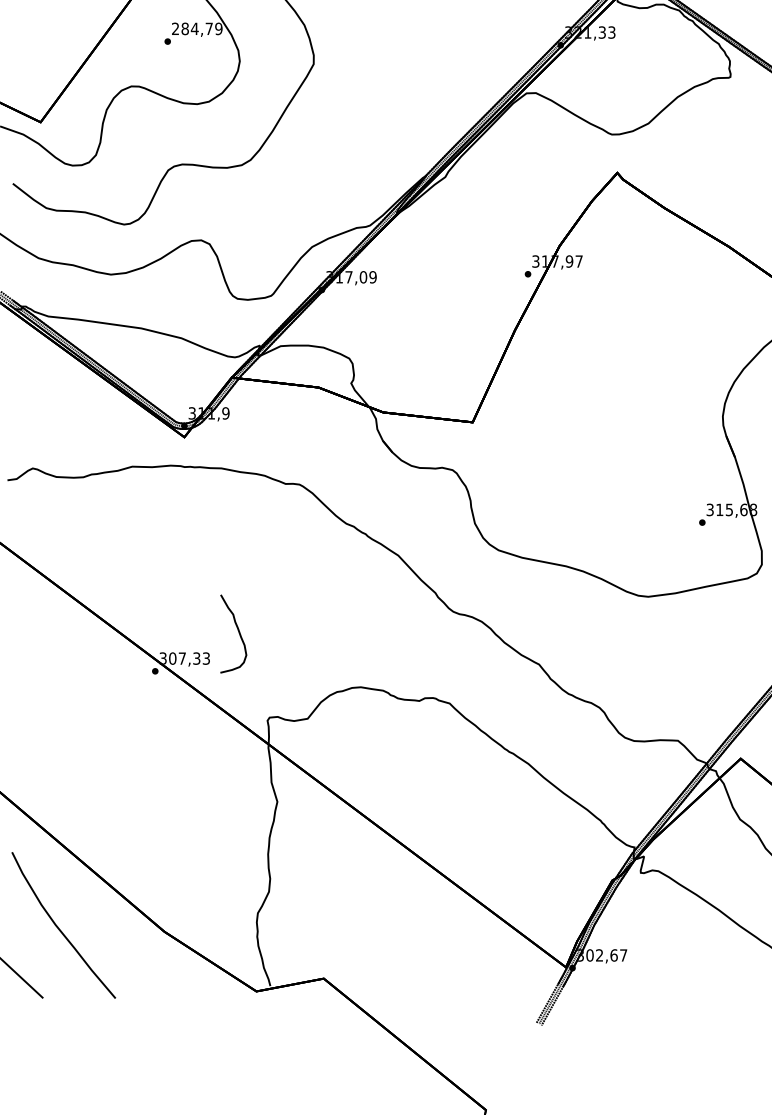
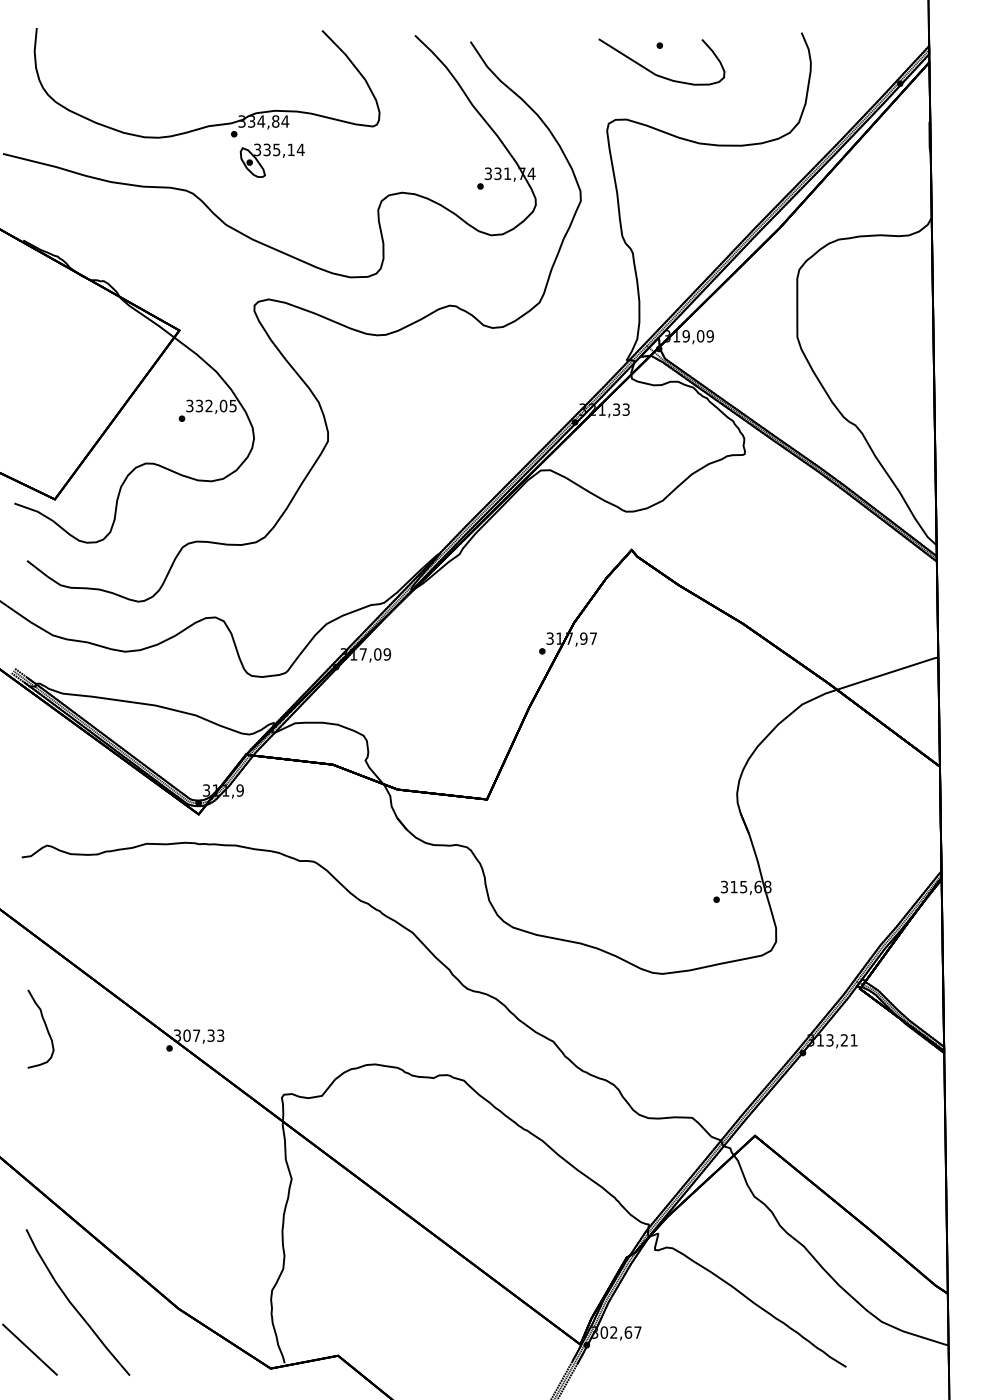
text: (197, 28) -> (211, 405), 284,79 -> 332,05
curve: (238, 632) -> (45, 1027), moved

